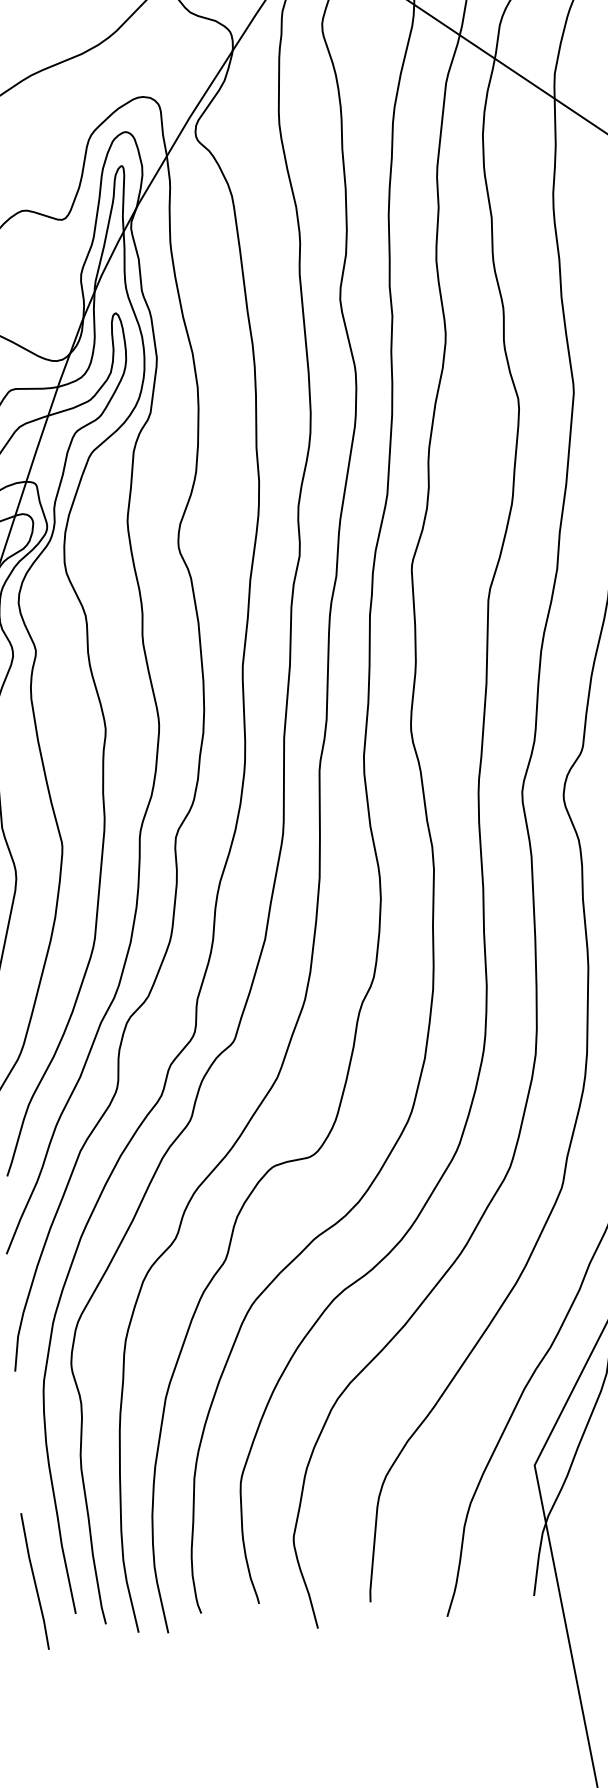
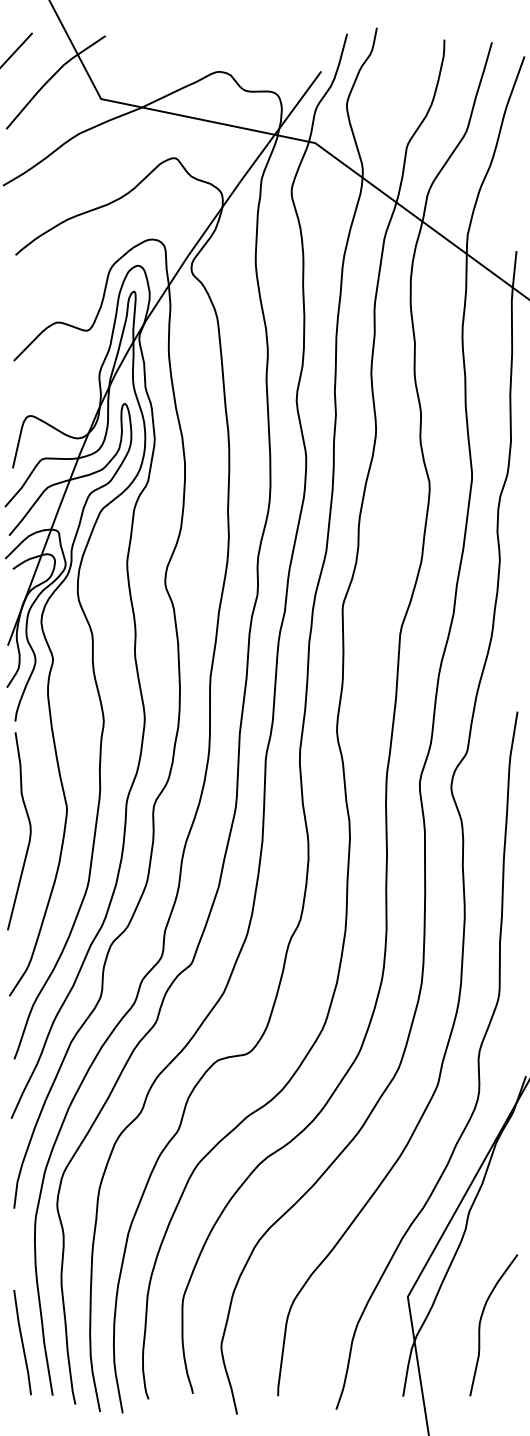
line: (34, 1581) -> (22, 1342), moved

